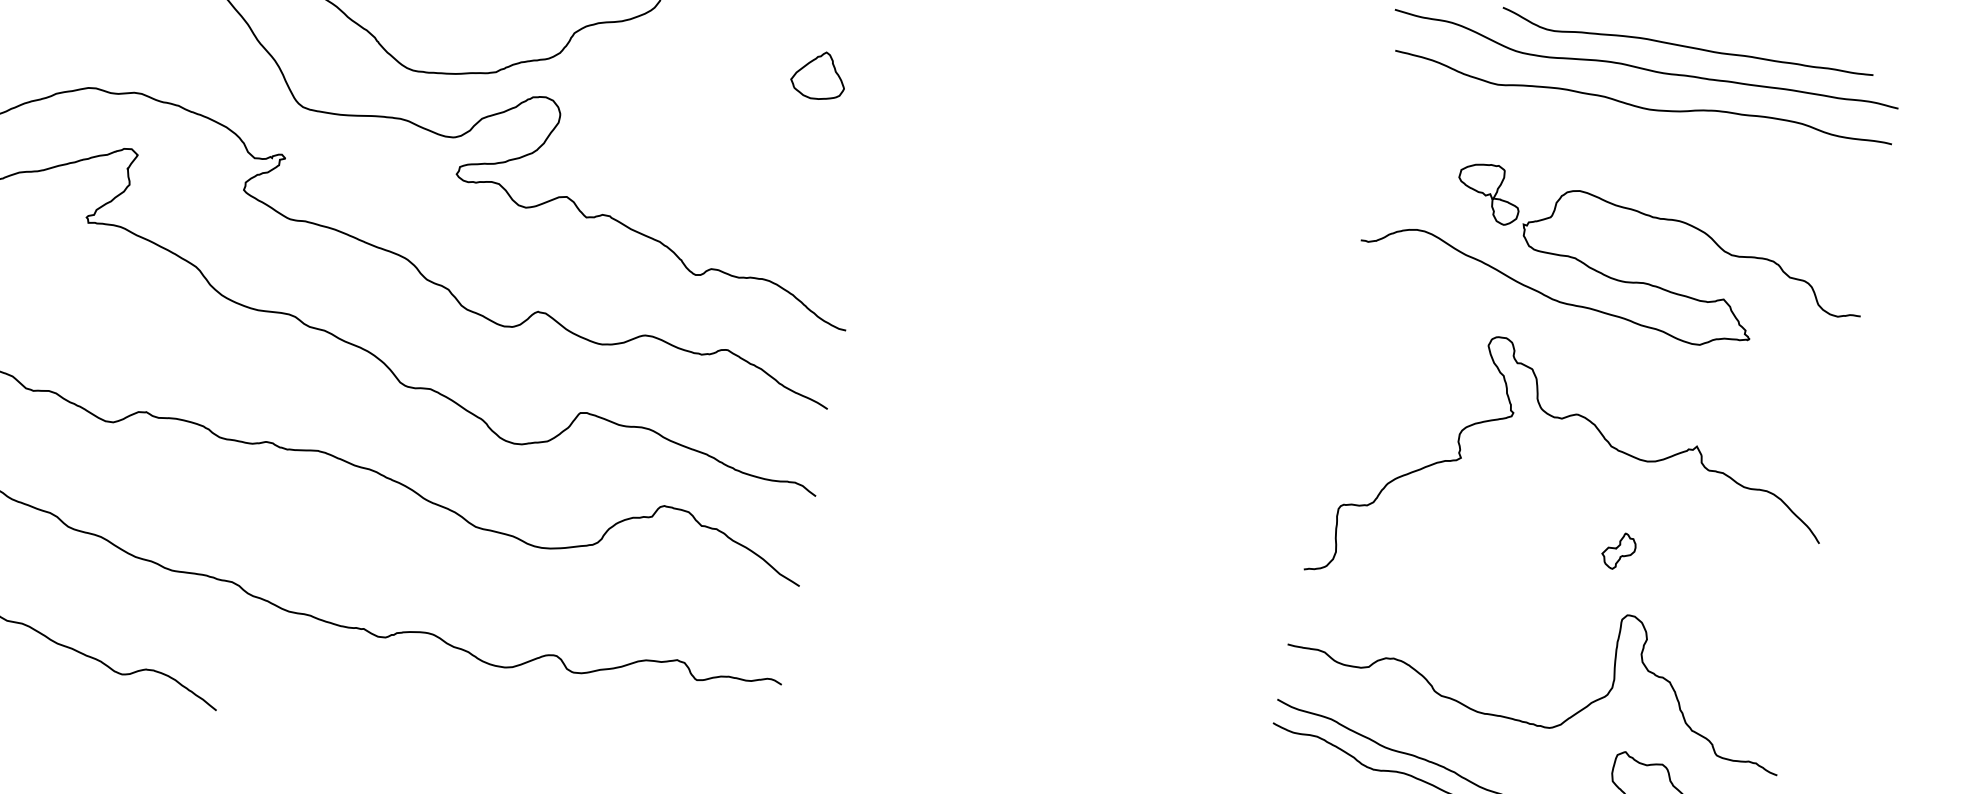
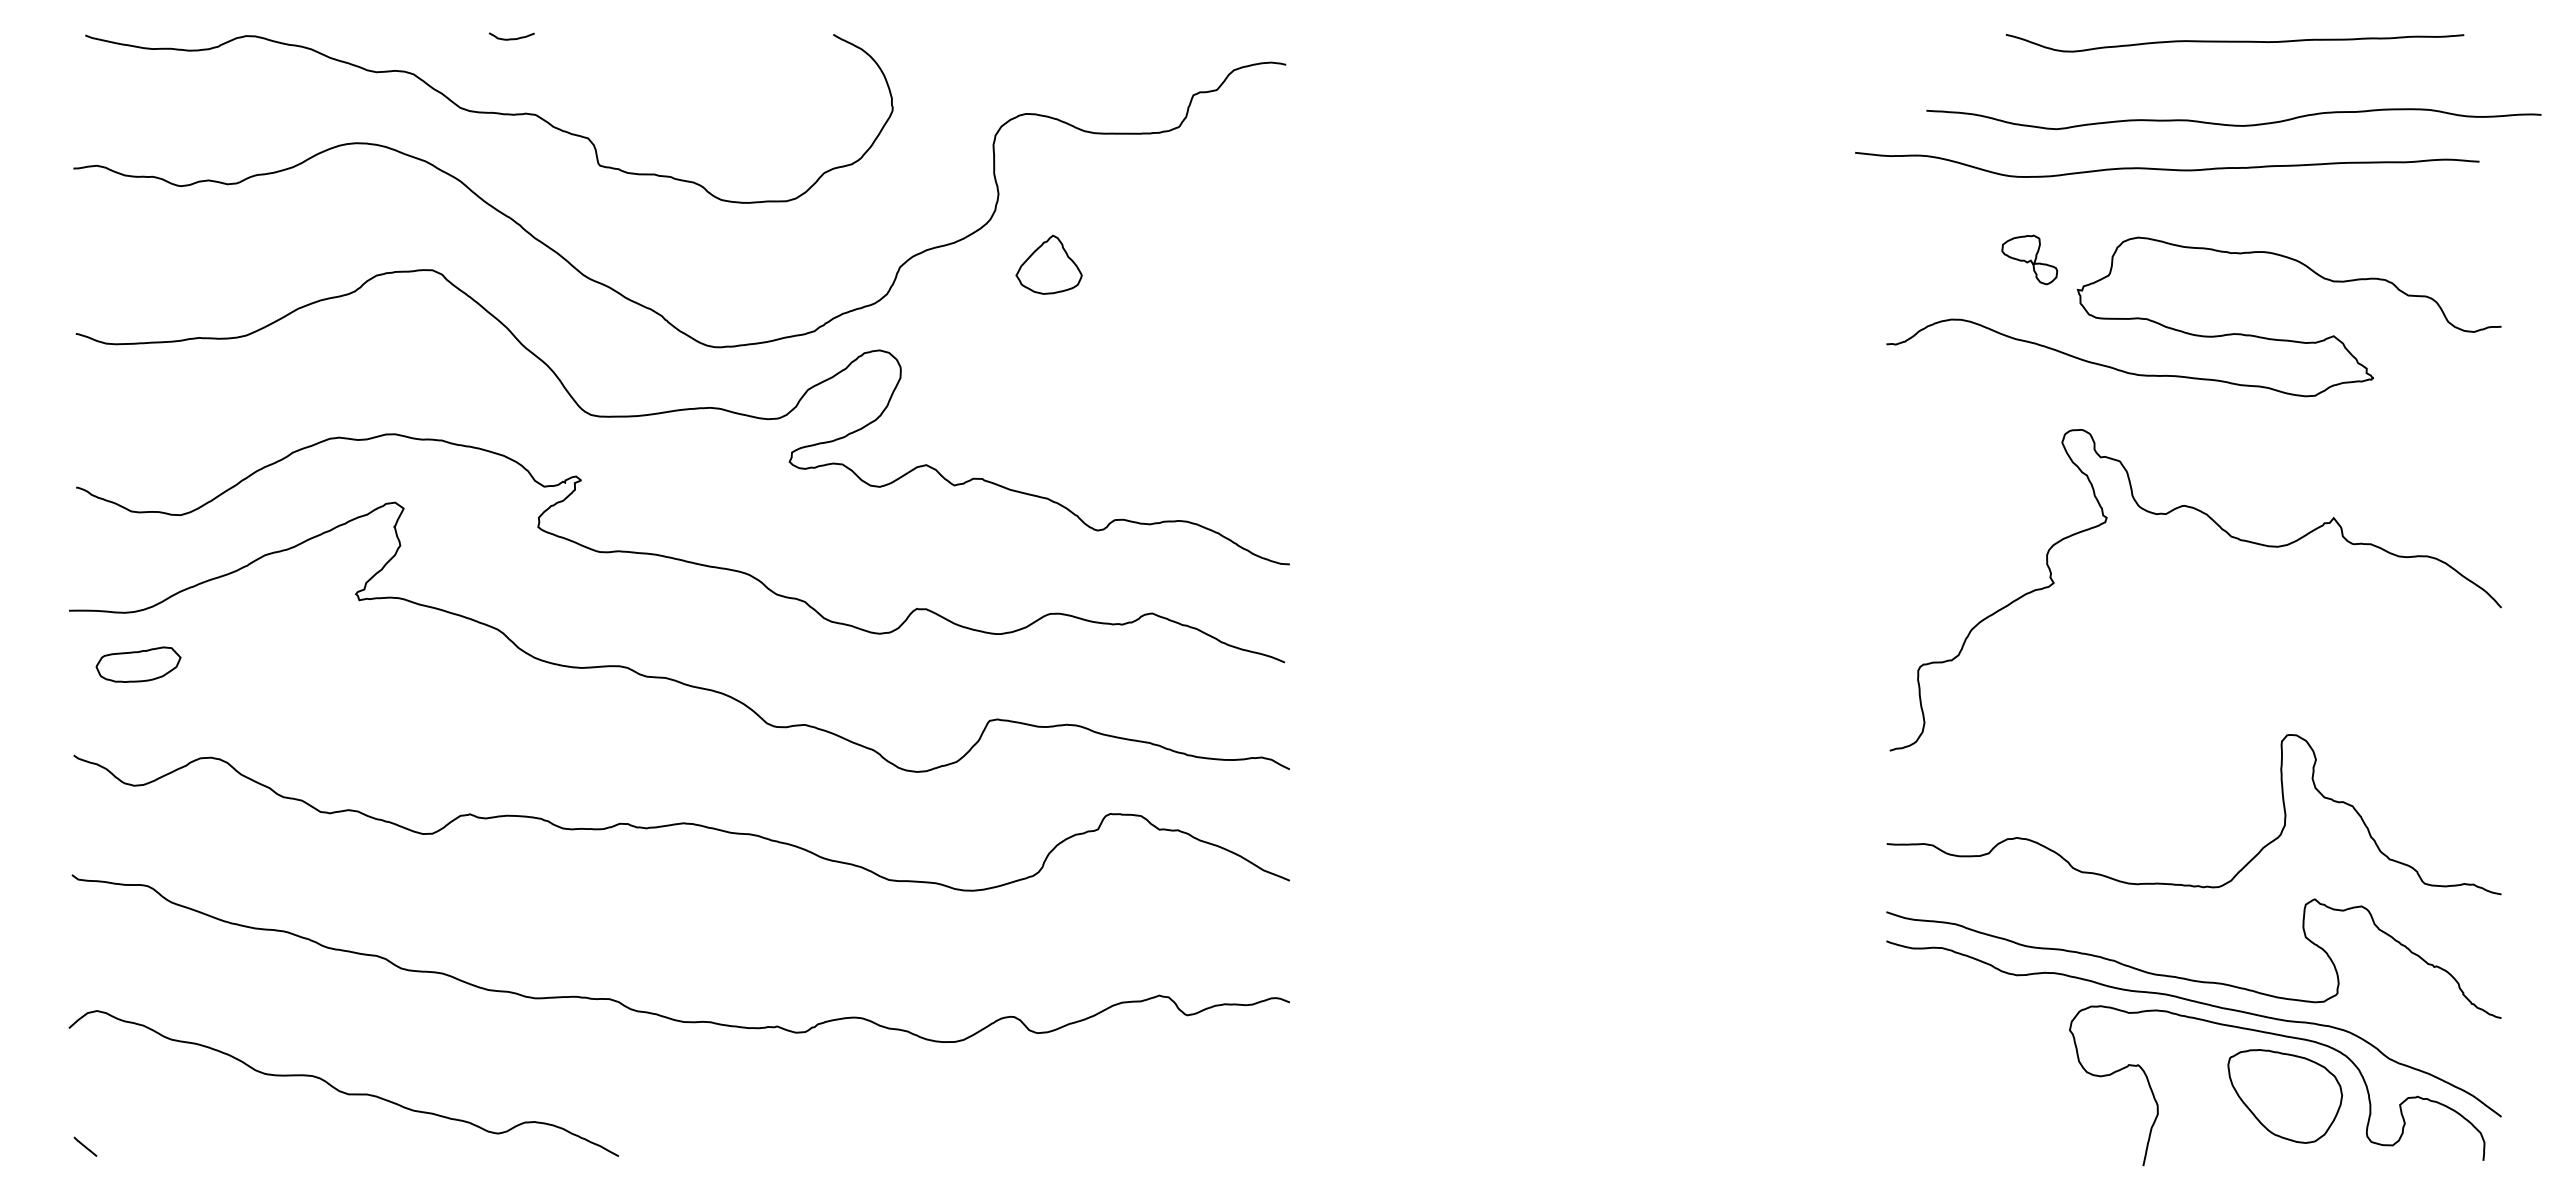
curve: (1645, 68) -> (2167, 168), moved
part: (818, 75) -> (1048, 264), moved
curve: (1641, 106) -> (2233, 124), moved
part: (1488, 192) -> (2029, 259), size x0.7
part: (1618, 550) -> (2262, 659), removed

